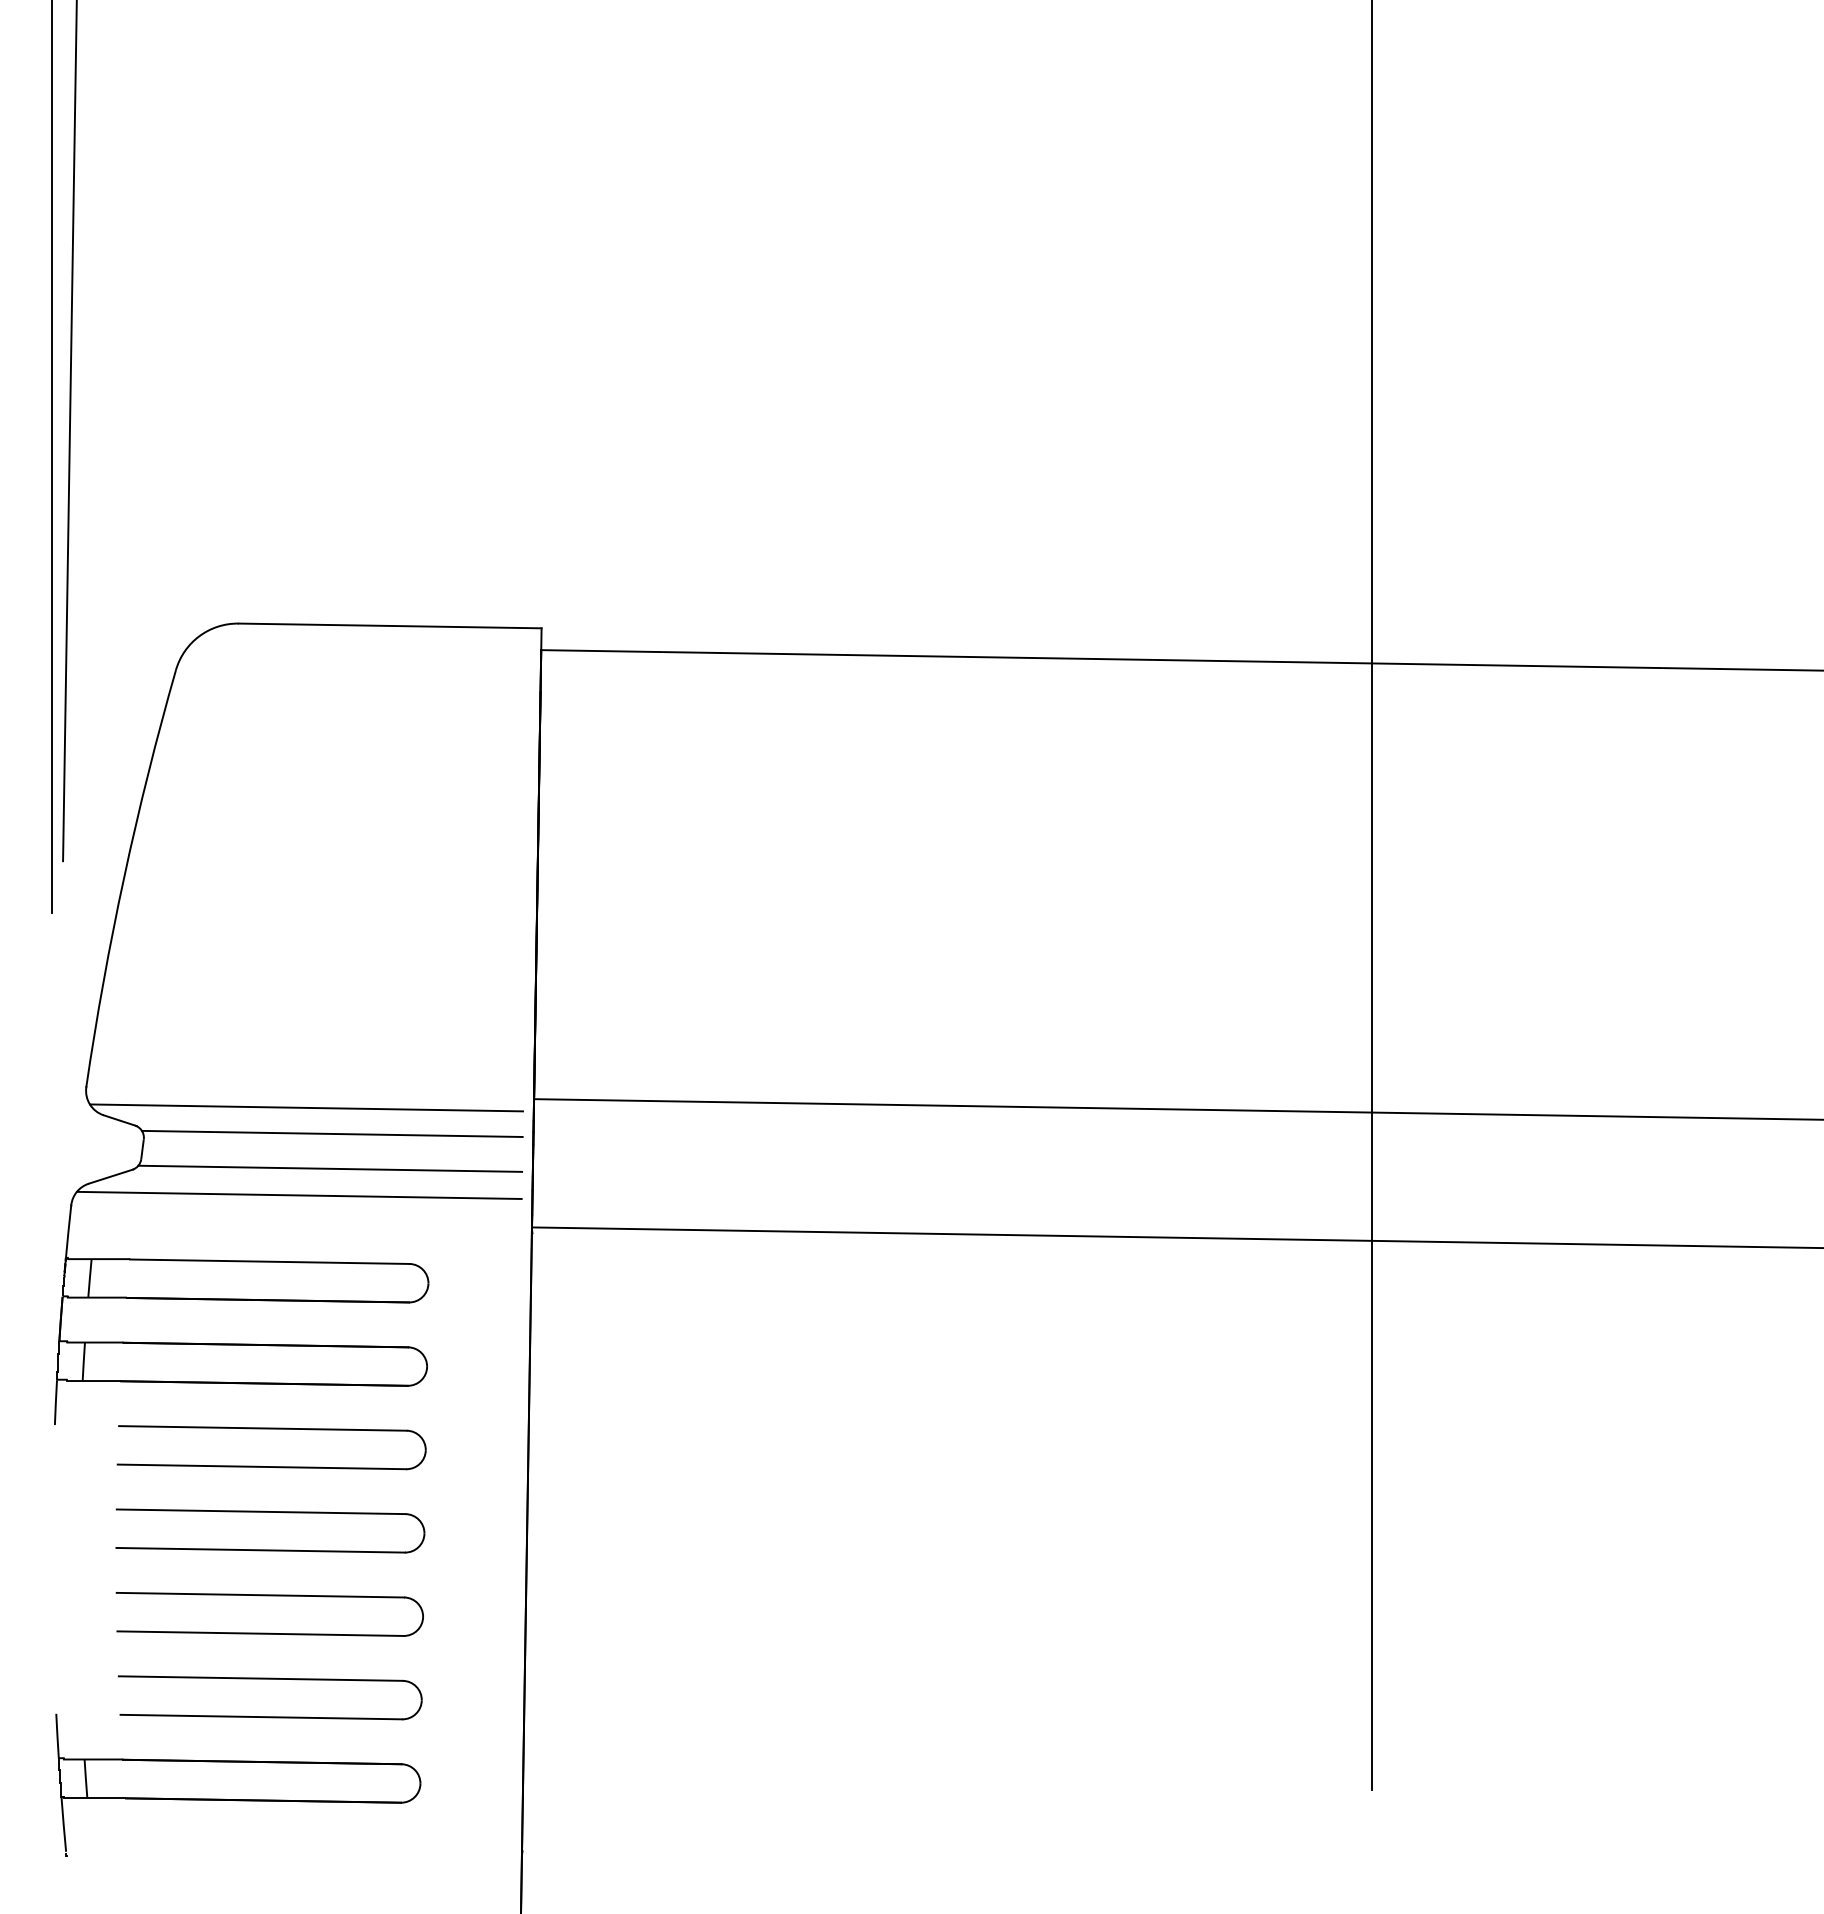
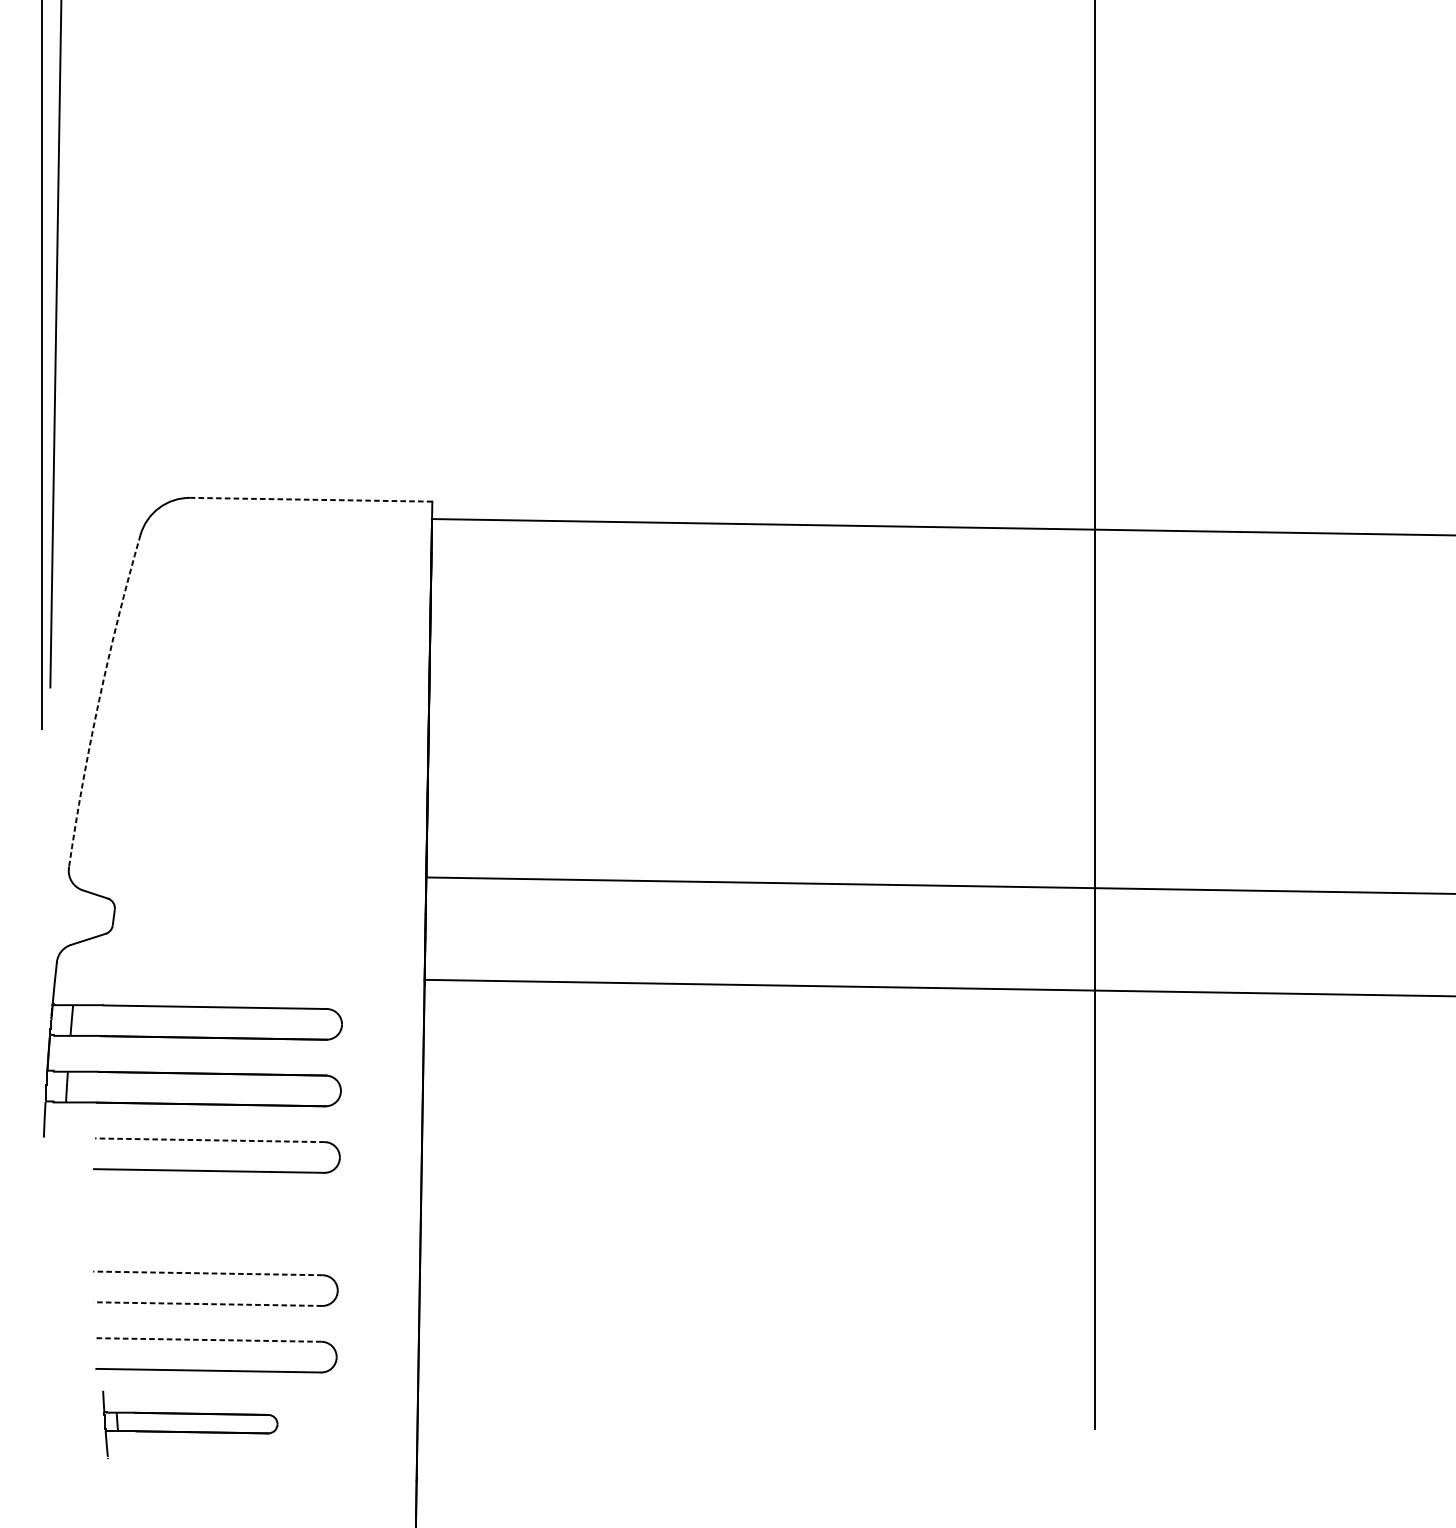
line: (389, 625) -> (310, 499), solid -> dashed
arc: (124, 877) -> (99, 700), solid -> dashed
line: (306, 1107) -> (244, 884), removed
line: (331, 1133) -> (264, 904), removed
line: (330, 1168) -> (263, 932), removed
line: (298, 1194) -> (238, 953), removed
line: (262, 1428) -> (209, 1140), solid -> dashed
part: (270, 1512) -> (215, 1207), removed
line: (260, 1595) -> (207, 1273), solid -> dashed
line: (260, 1633) -> (207, 1303), solid -> dashed
line: (260, 1678) -> (207, 1339), solid -> dashed
part: (238, 1784) -> (190, 1424), size x0.6

